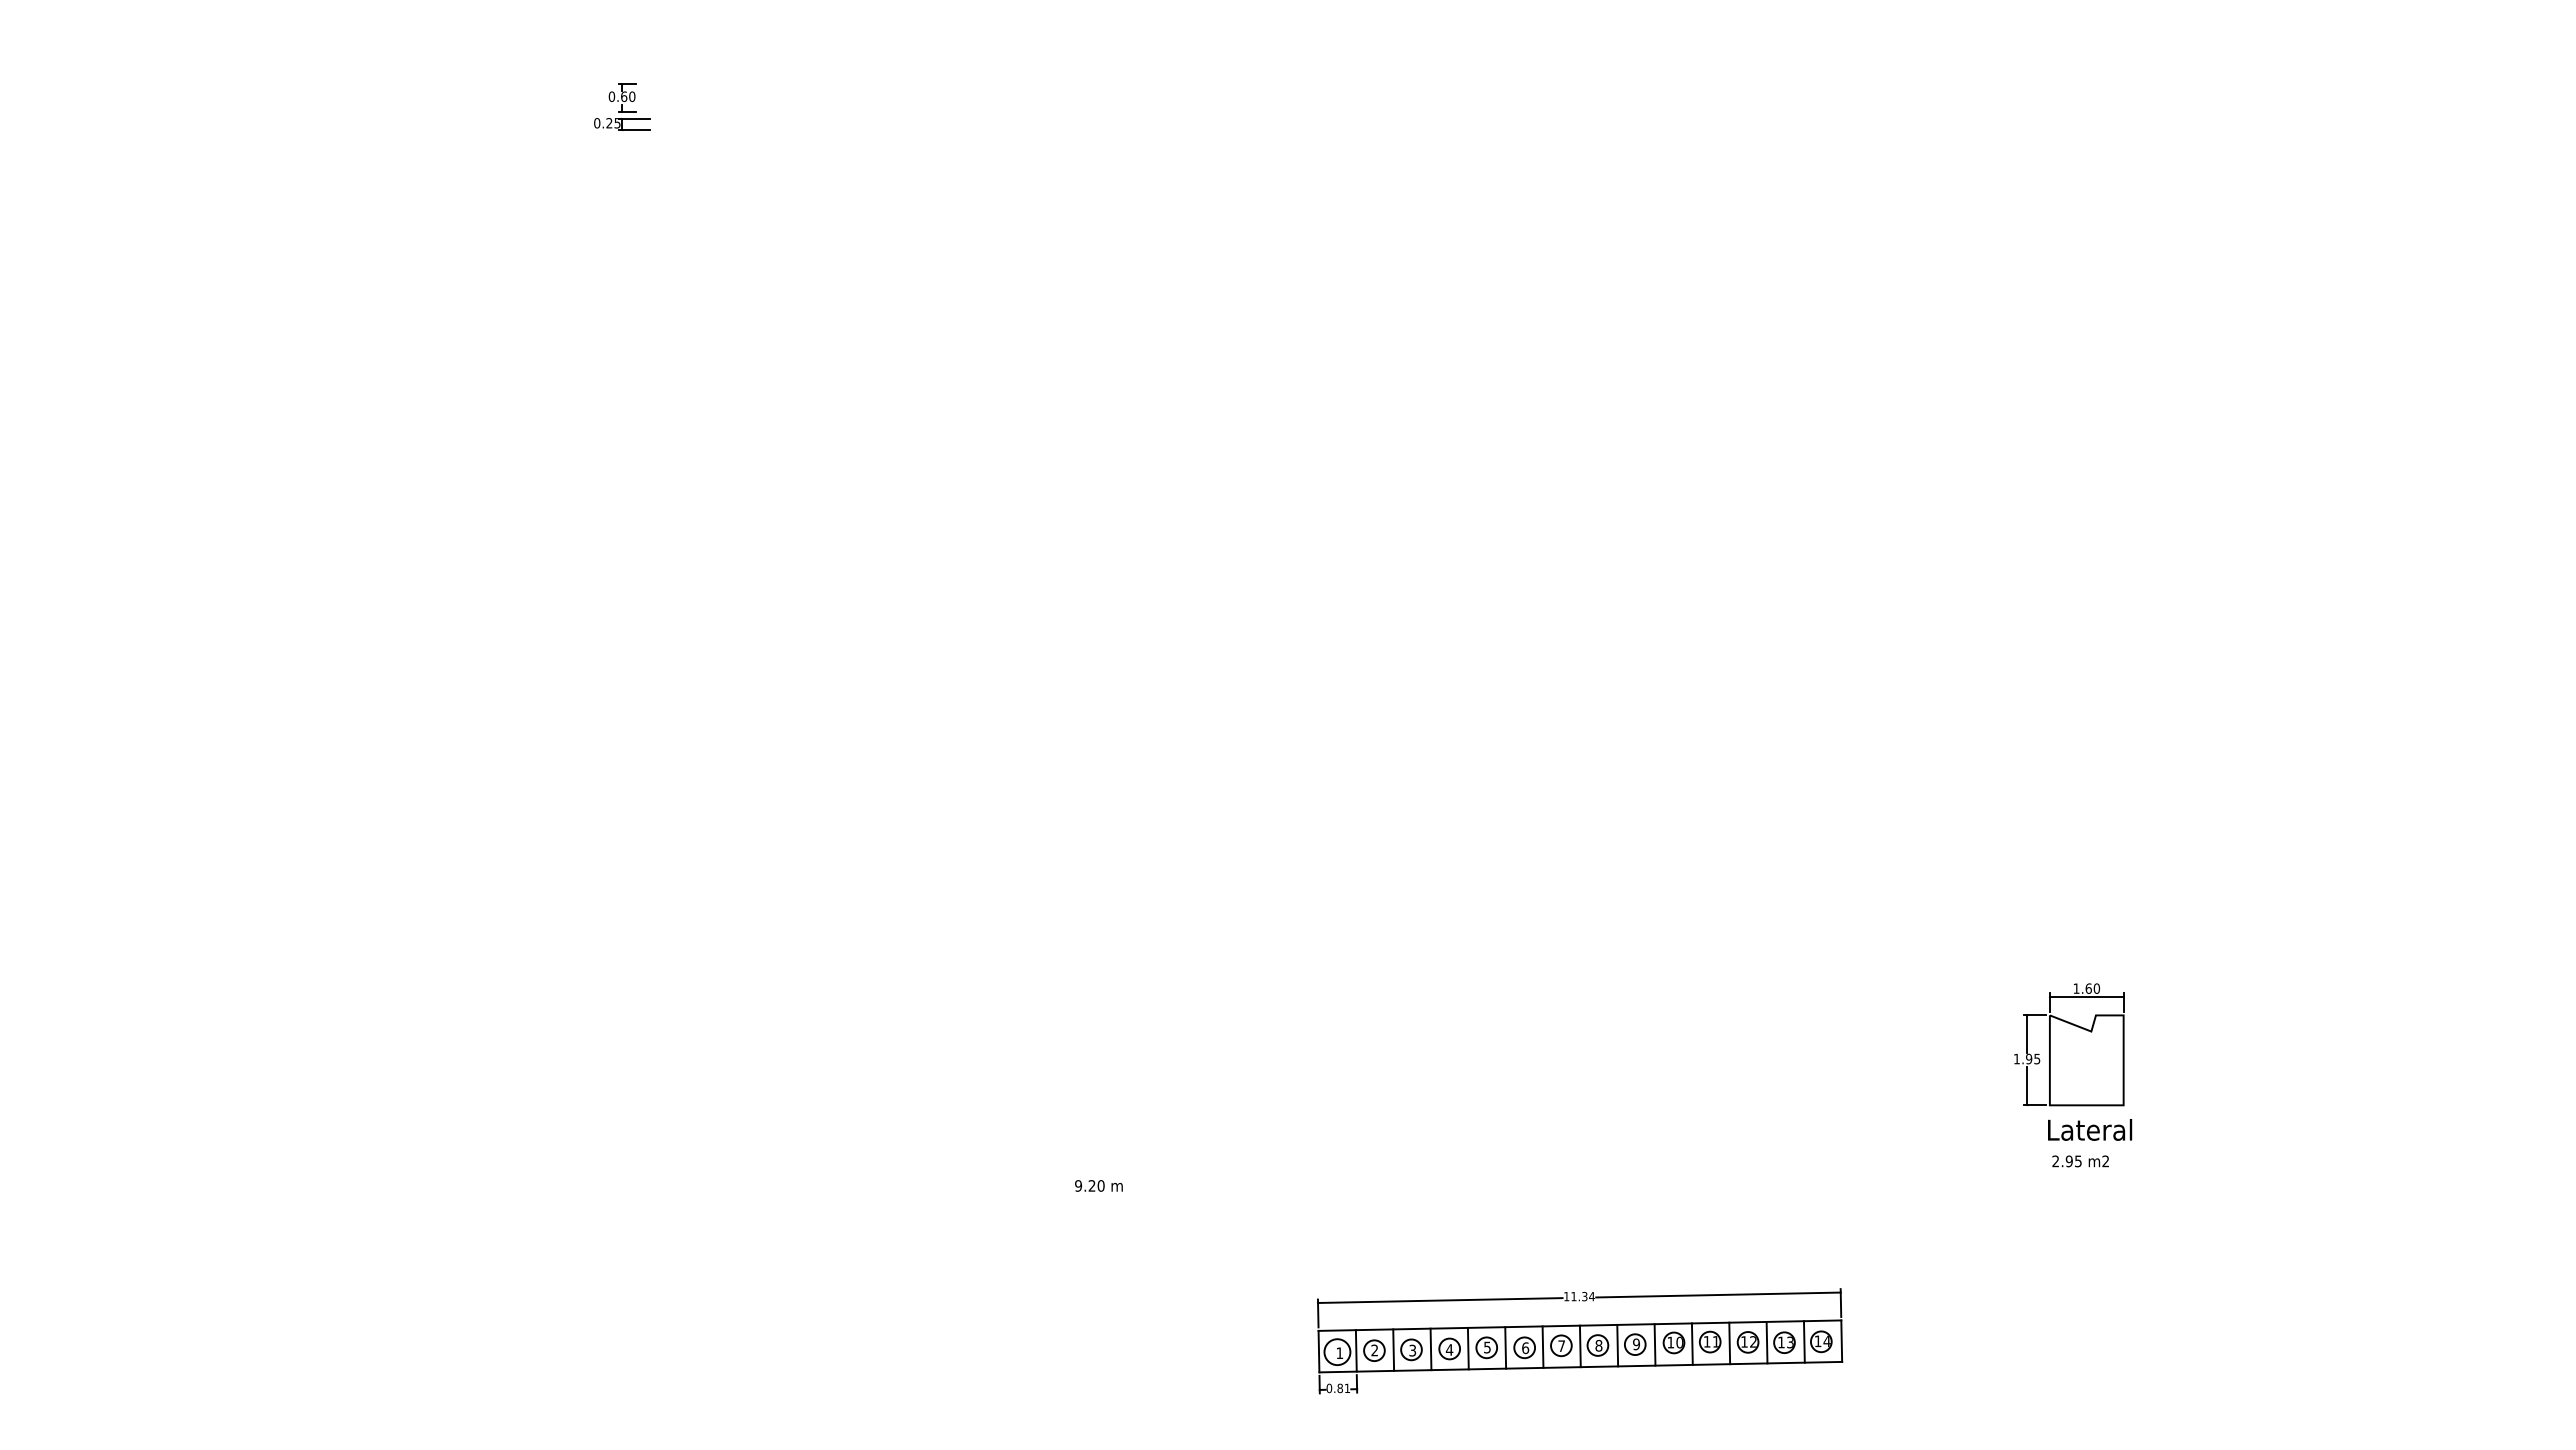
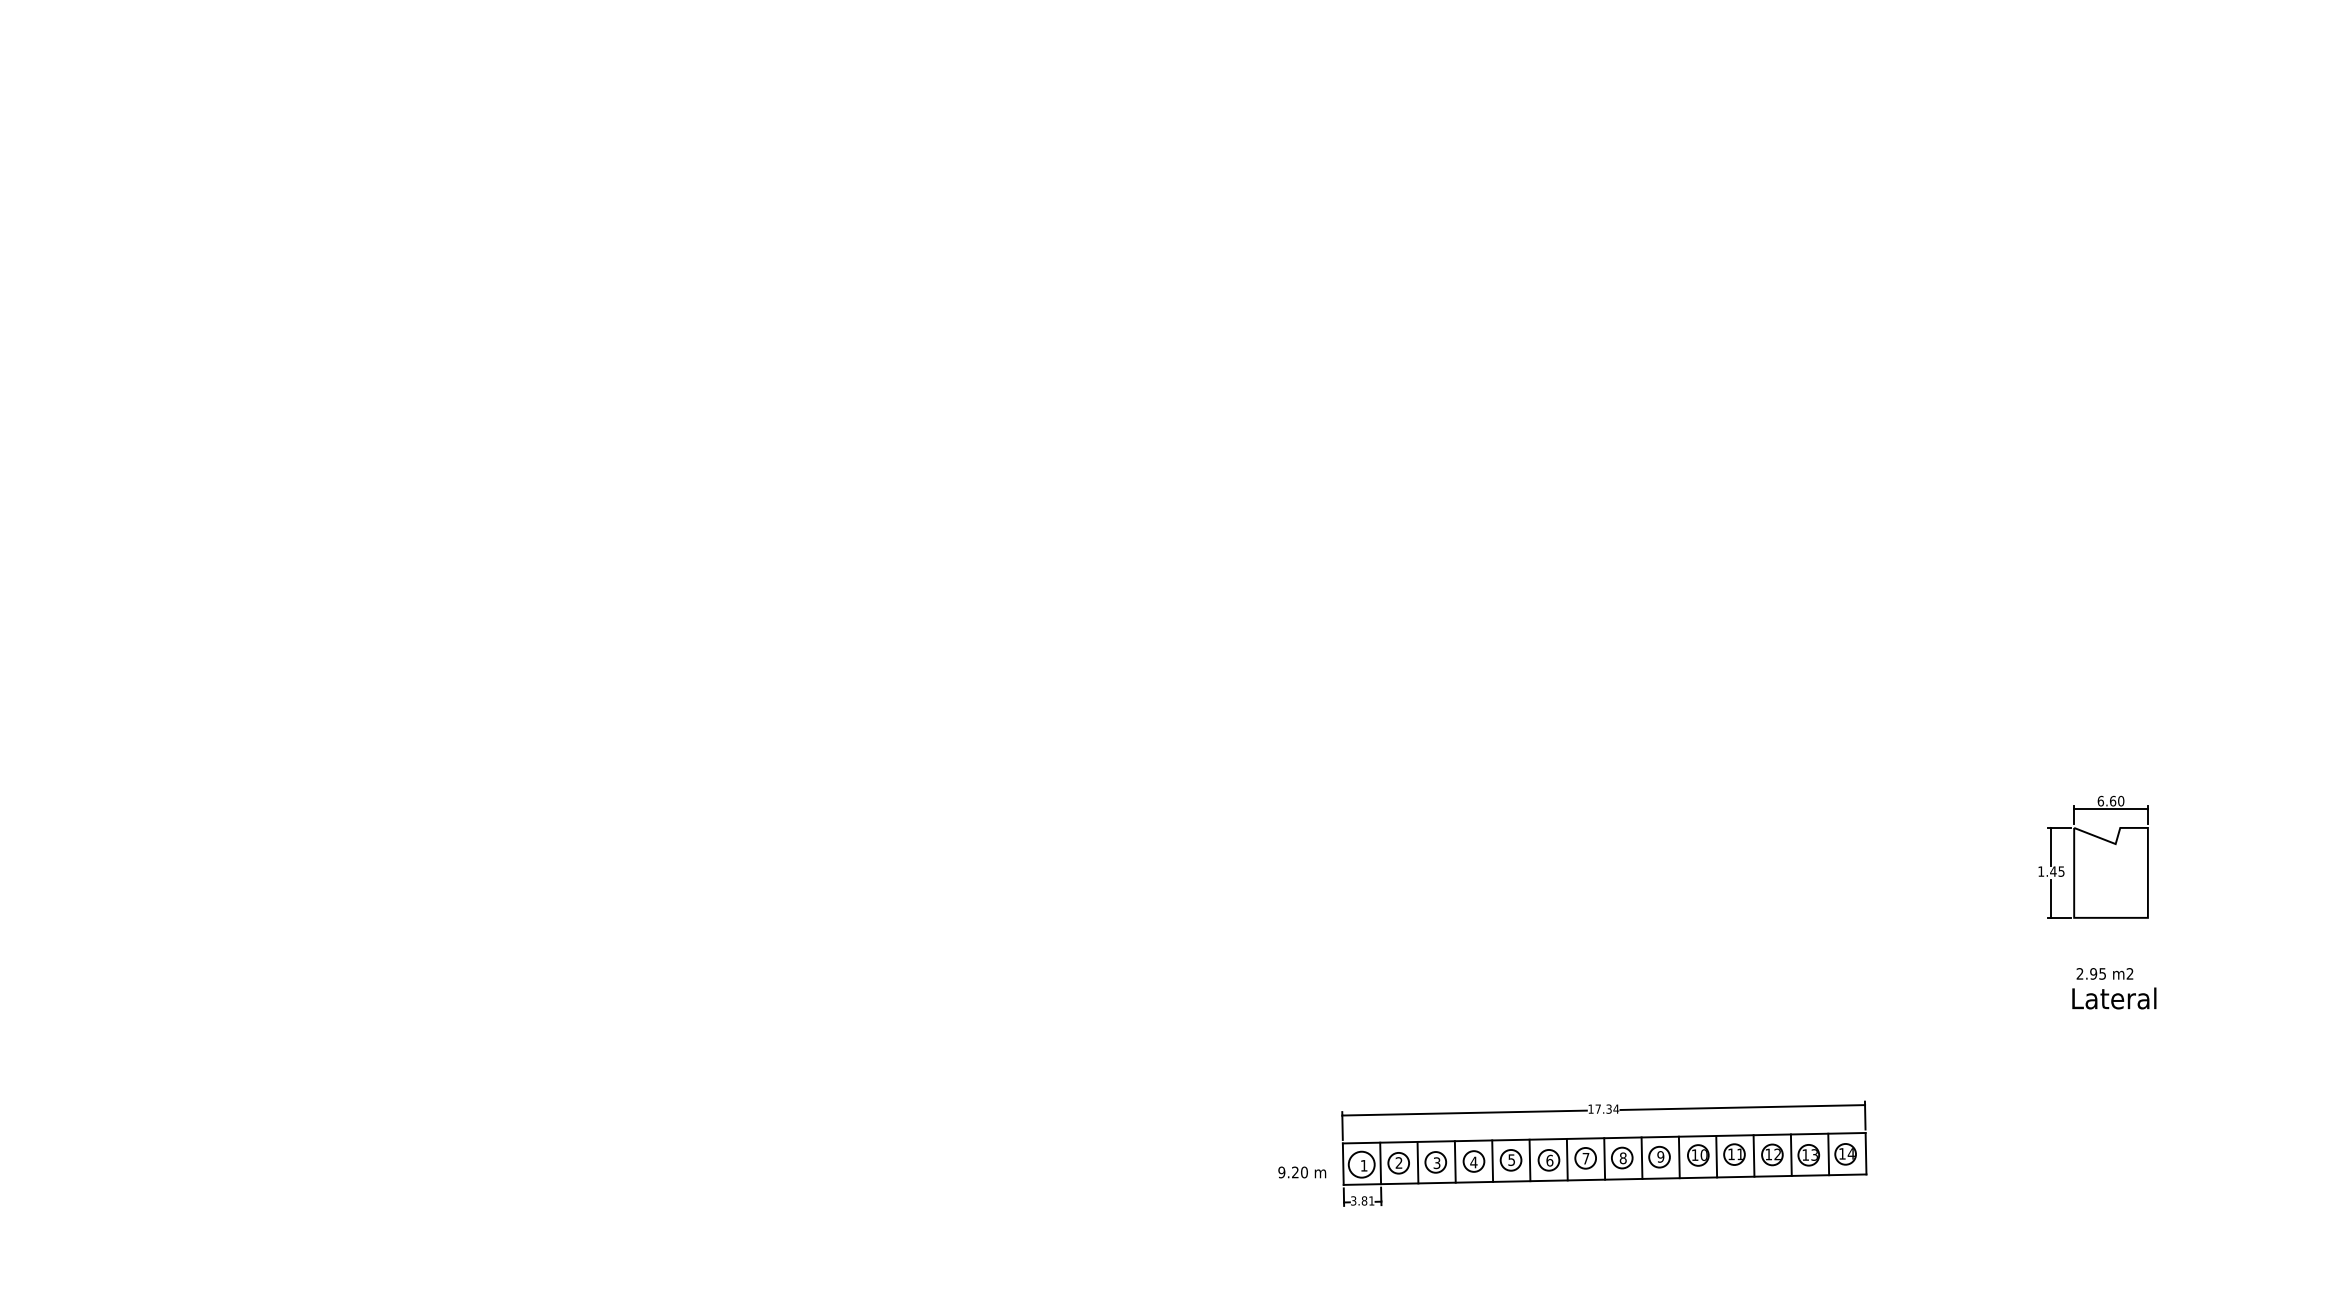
text: (2076, 988) -> (2100, 801), 1.60 -> 6.60
text: (2028, 1058) -> (2052, 871), 1.95 -> 1.45
text: (2090, 1129) -> (2114, 998), moved
text: (1098, 1185) -> (1301, 1172), moved
text: (1573, 1296) -> (1597, 1109), 11.34 -> 17.34
text: (1329, 1388) -> (1353, 1201), 0.81 -> 3.81

